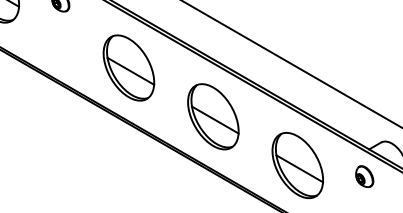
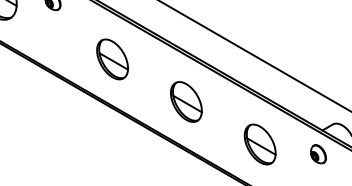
part: (128, 68) -> (112, 59), size x0.7
part: (213, 116) -> (186, 101), size x0.7
part: (298, 165) -> (260, 144), size x0.7

